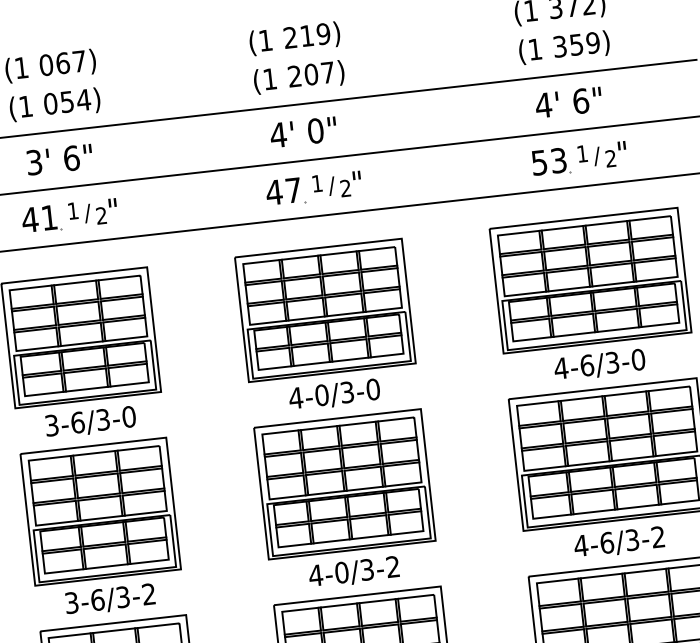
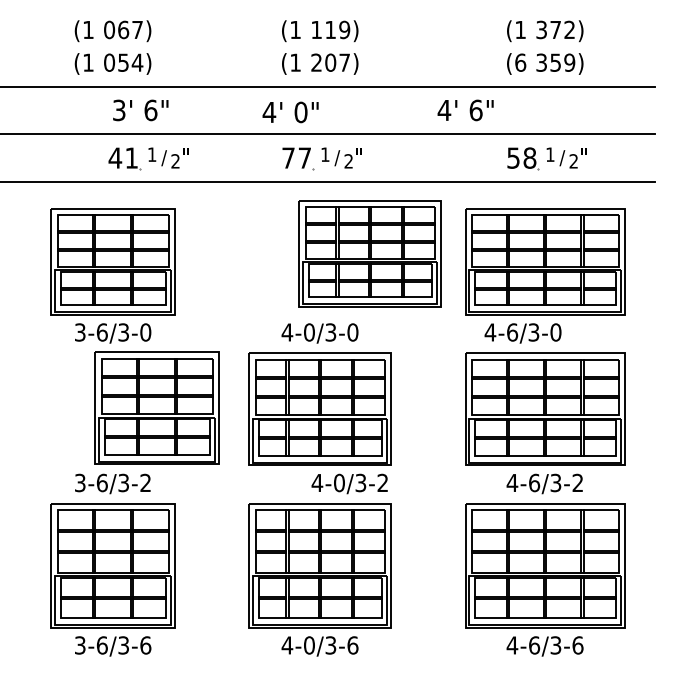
text: (290, 37) -> (316, 29), 219) -> 119)
text: (535, 49) -> (520, 62), (1 -> (6
text: (568, 102) -> (465, 110), moved
text: (303, 132) -> (290, 112), moved
text: (59, 159) -> (140, 110), moved
text: (558, 159) -> (529, 157), 53 -> 58
text: (274, 191) -> (288, 157), 47 -> 77
part: (69, 215) -> (148, 158), moved
part: (324, 310) -> (369, 253), moved
text: (599, 365) -> (522, 333), moved
part: (99, 510) -> (156, 407), moved
text: (353, 571) -> (349, 483), moved

